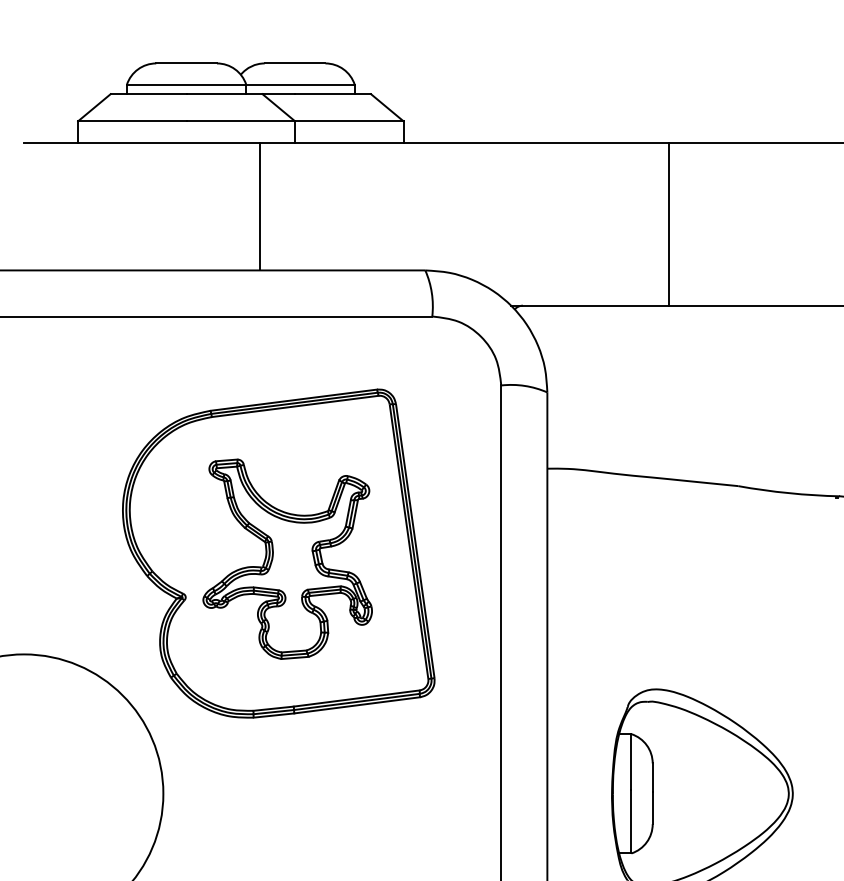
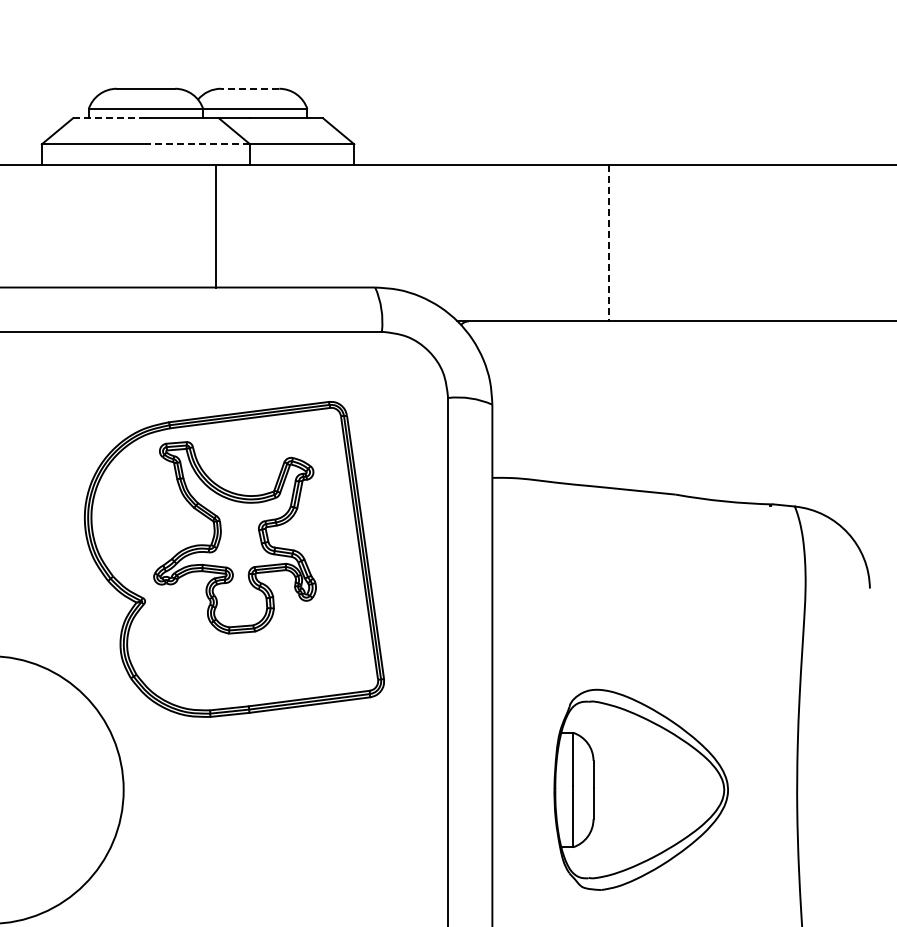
line: (294, 63) -> (249, 88), solid -> dashed
line: (148, 94) -> (109, 118), solid -> dashed
line: (240, 121) -> (197, 144), solid -> dashed
line: (669, 224) -> (609, 243), solid -> dashed
part: (287, 558) -> (234, 537), moved

